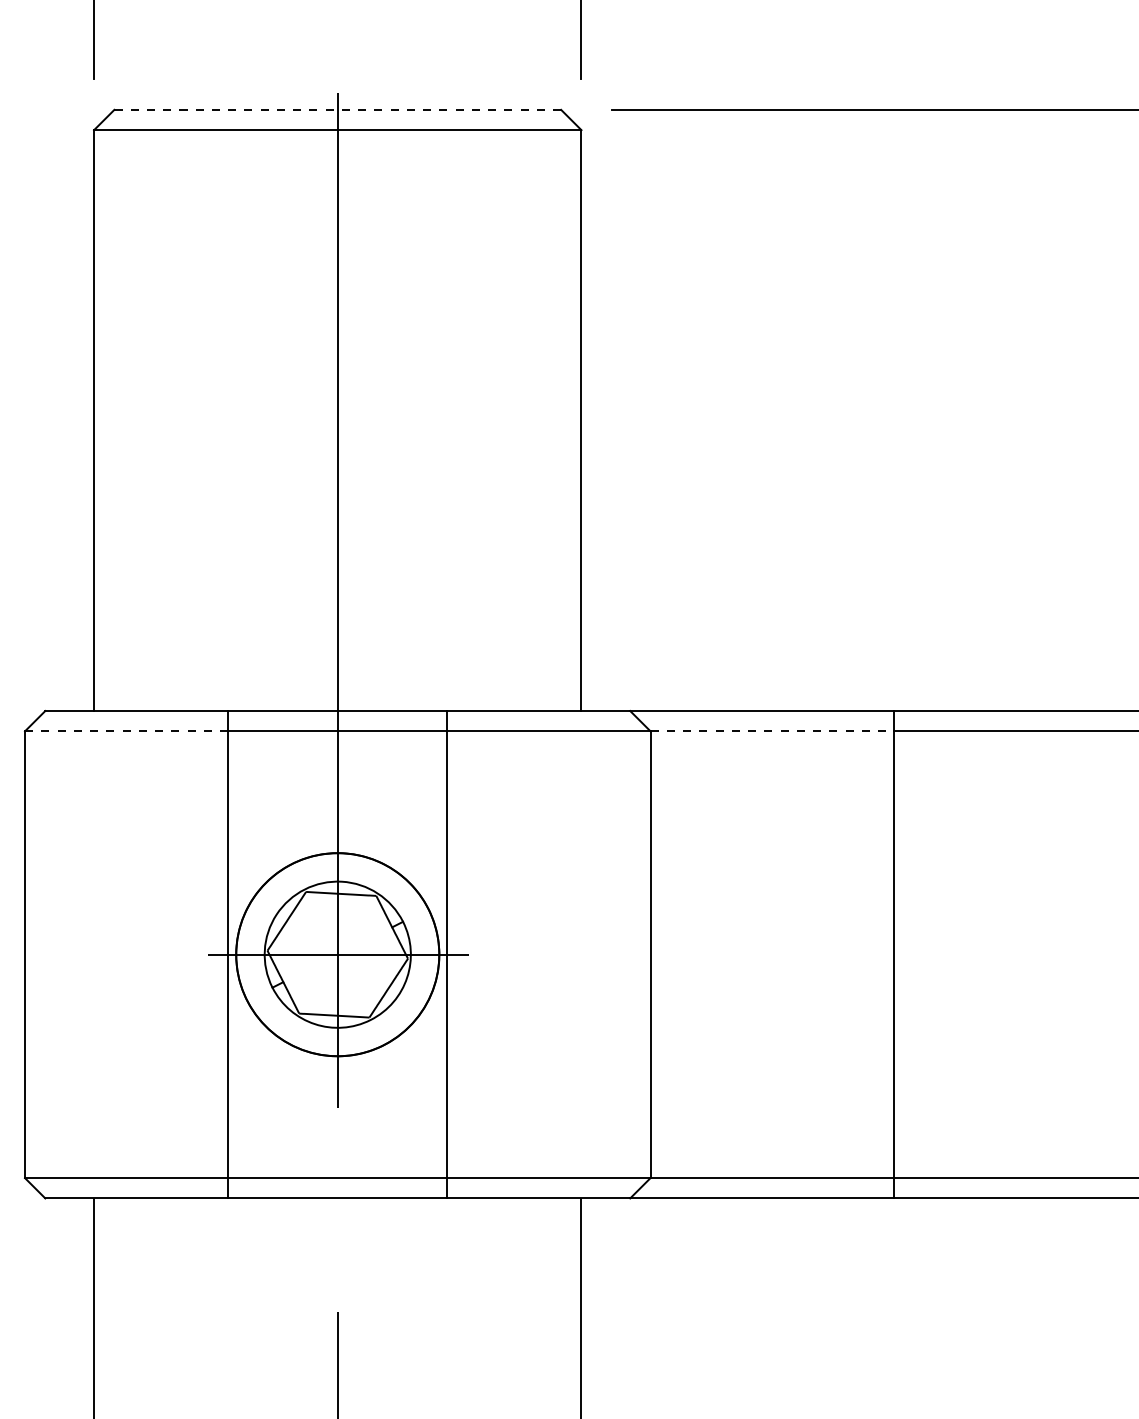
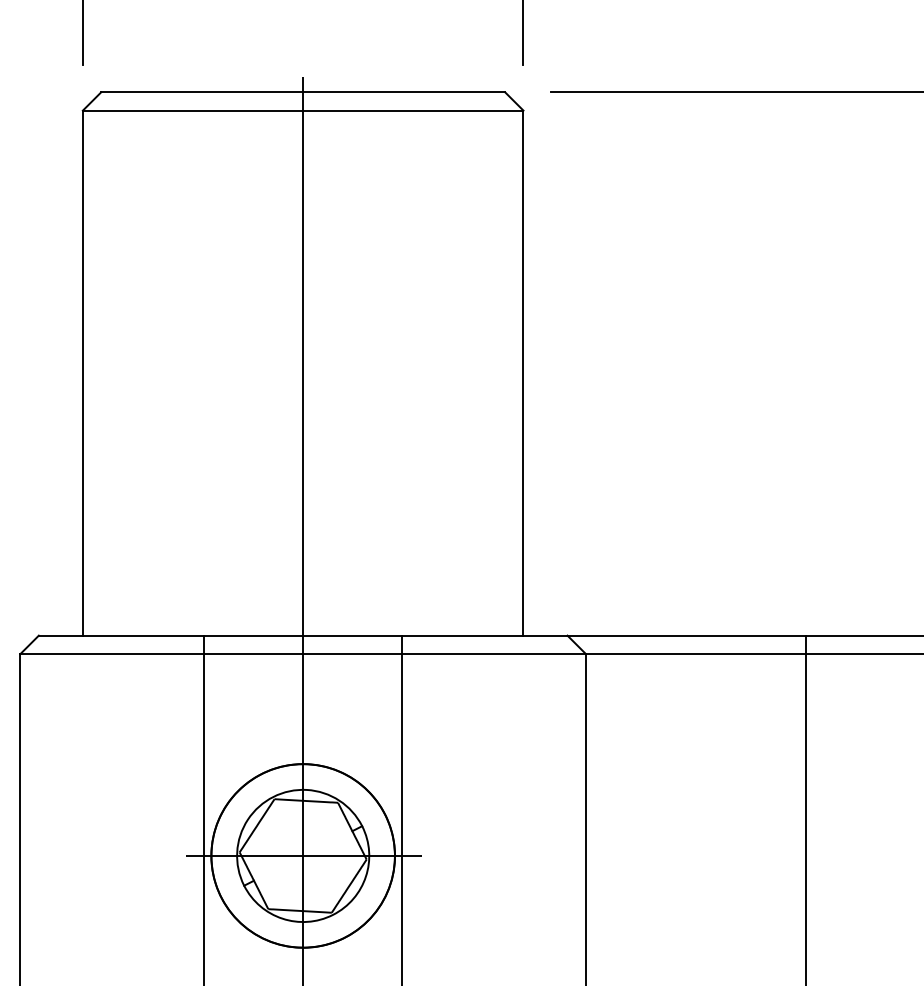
line: (338, 109) -> (303, 91), dashed -> solid
line: (126, 731) -> (112, 654), dashed -> solid
line: (772, 731) -> (696, 654), dashed -> solid

